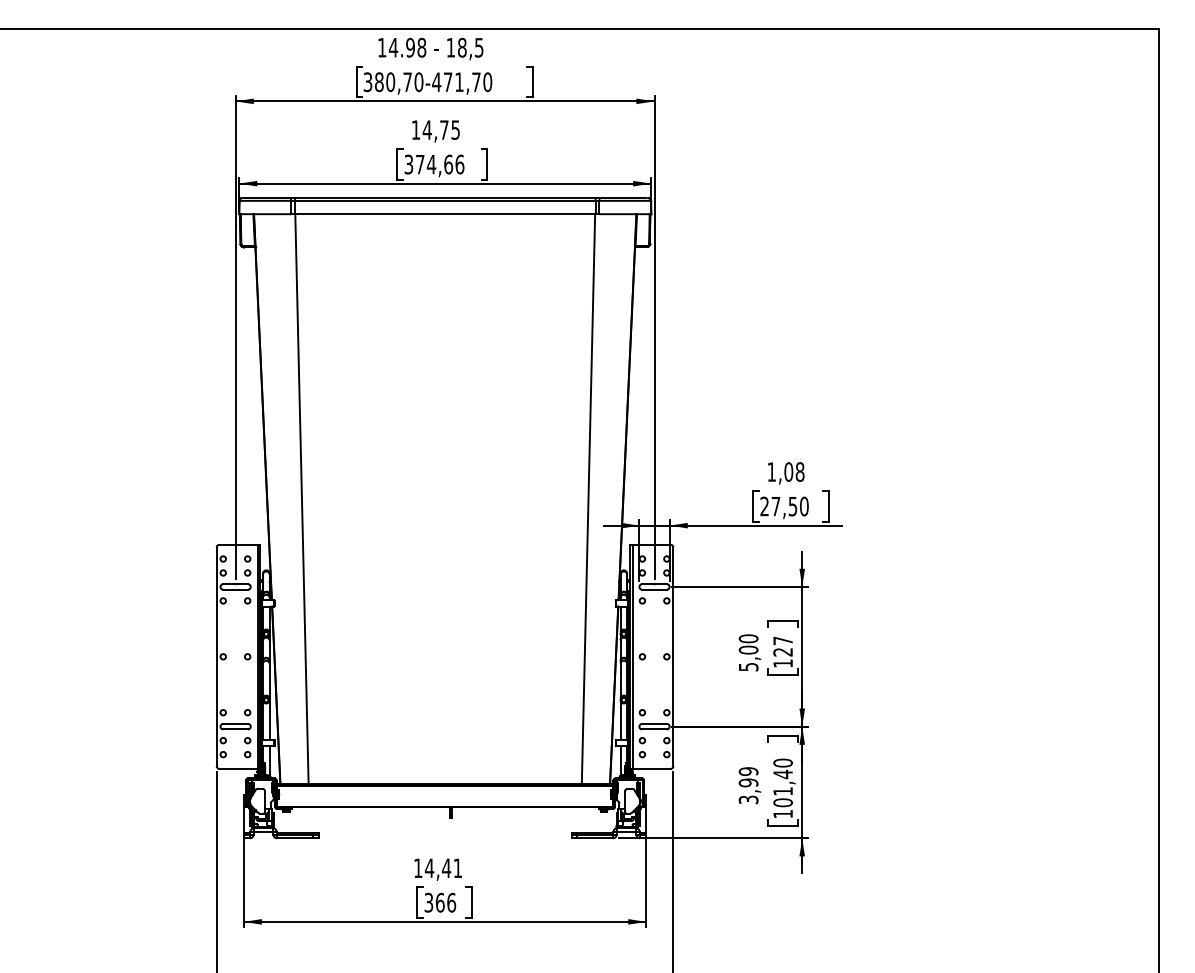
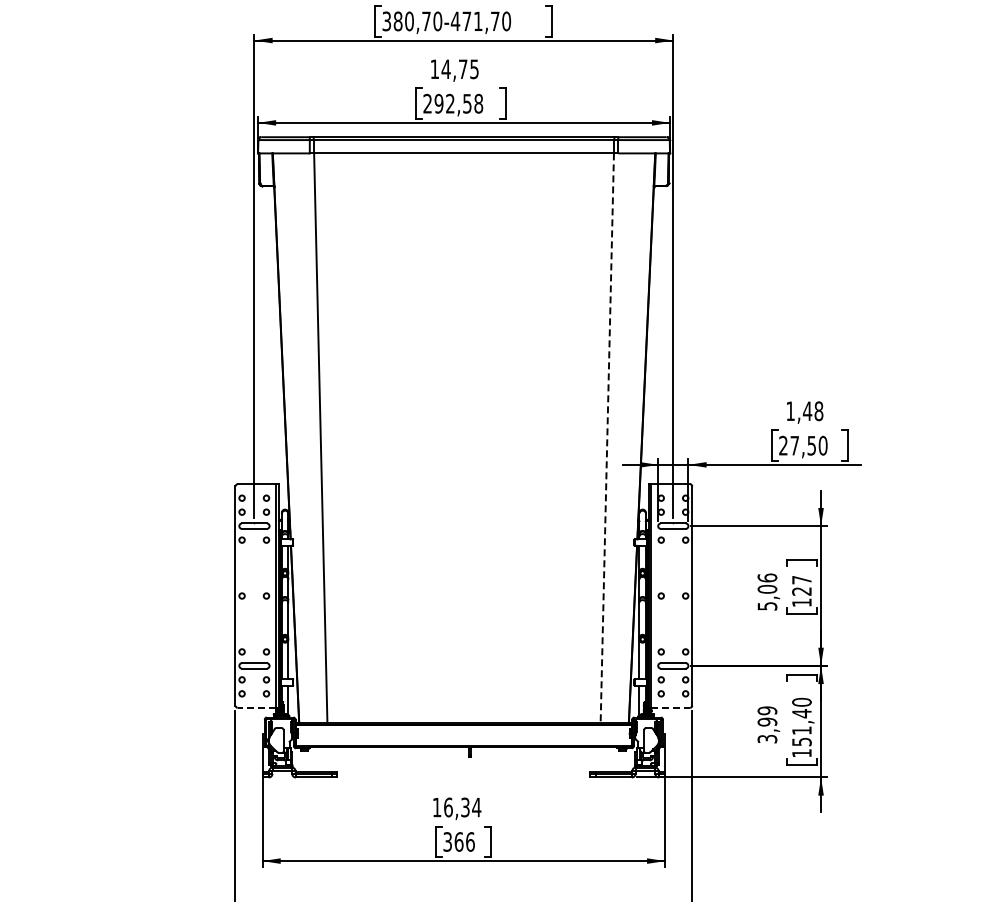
text: (434, 164) -> (453, 103), 374,66 -> 292,58
text: (788, 471) -> (807, 410), 1,08 -> 1,48
line: (588, 499) -> (607, 438), solid -> dashed
text: (748, 638) -> (767, 577), 5,00 -> 5,06
line: (237, 768) -> (256, 707), solid -> dashed
line: (652, 768) -> (671, 707), solid -> dashed
text: (782, 802) -> (801, 741), 101,40 -> 151,40
text: (443, 868) -> (462, 807), 14,41 -> 16,34

